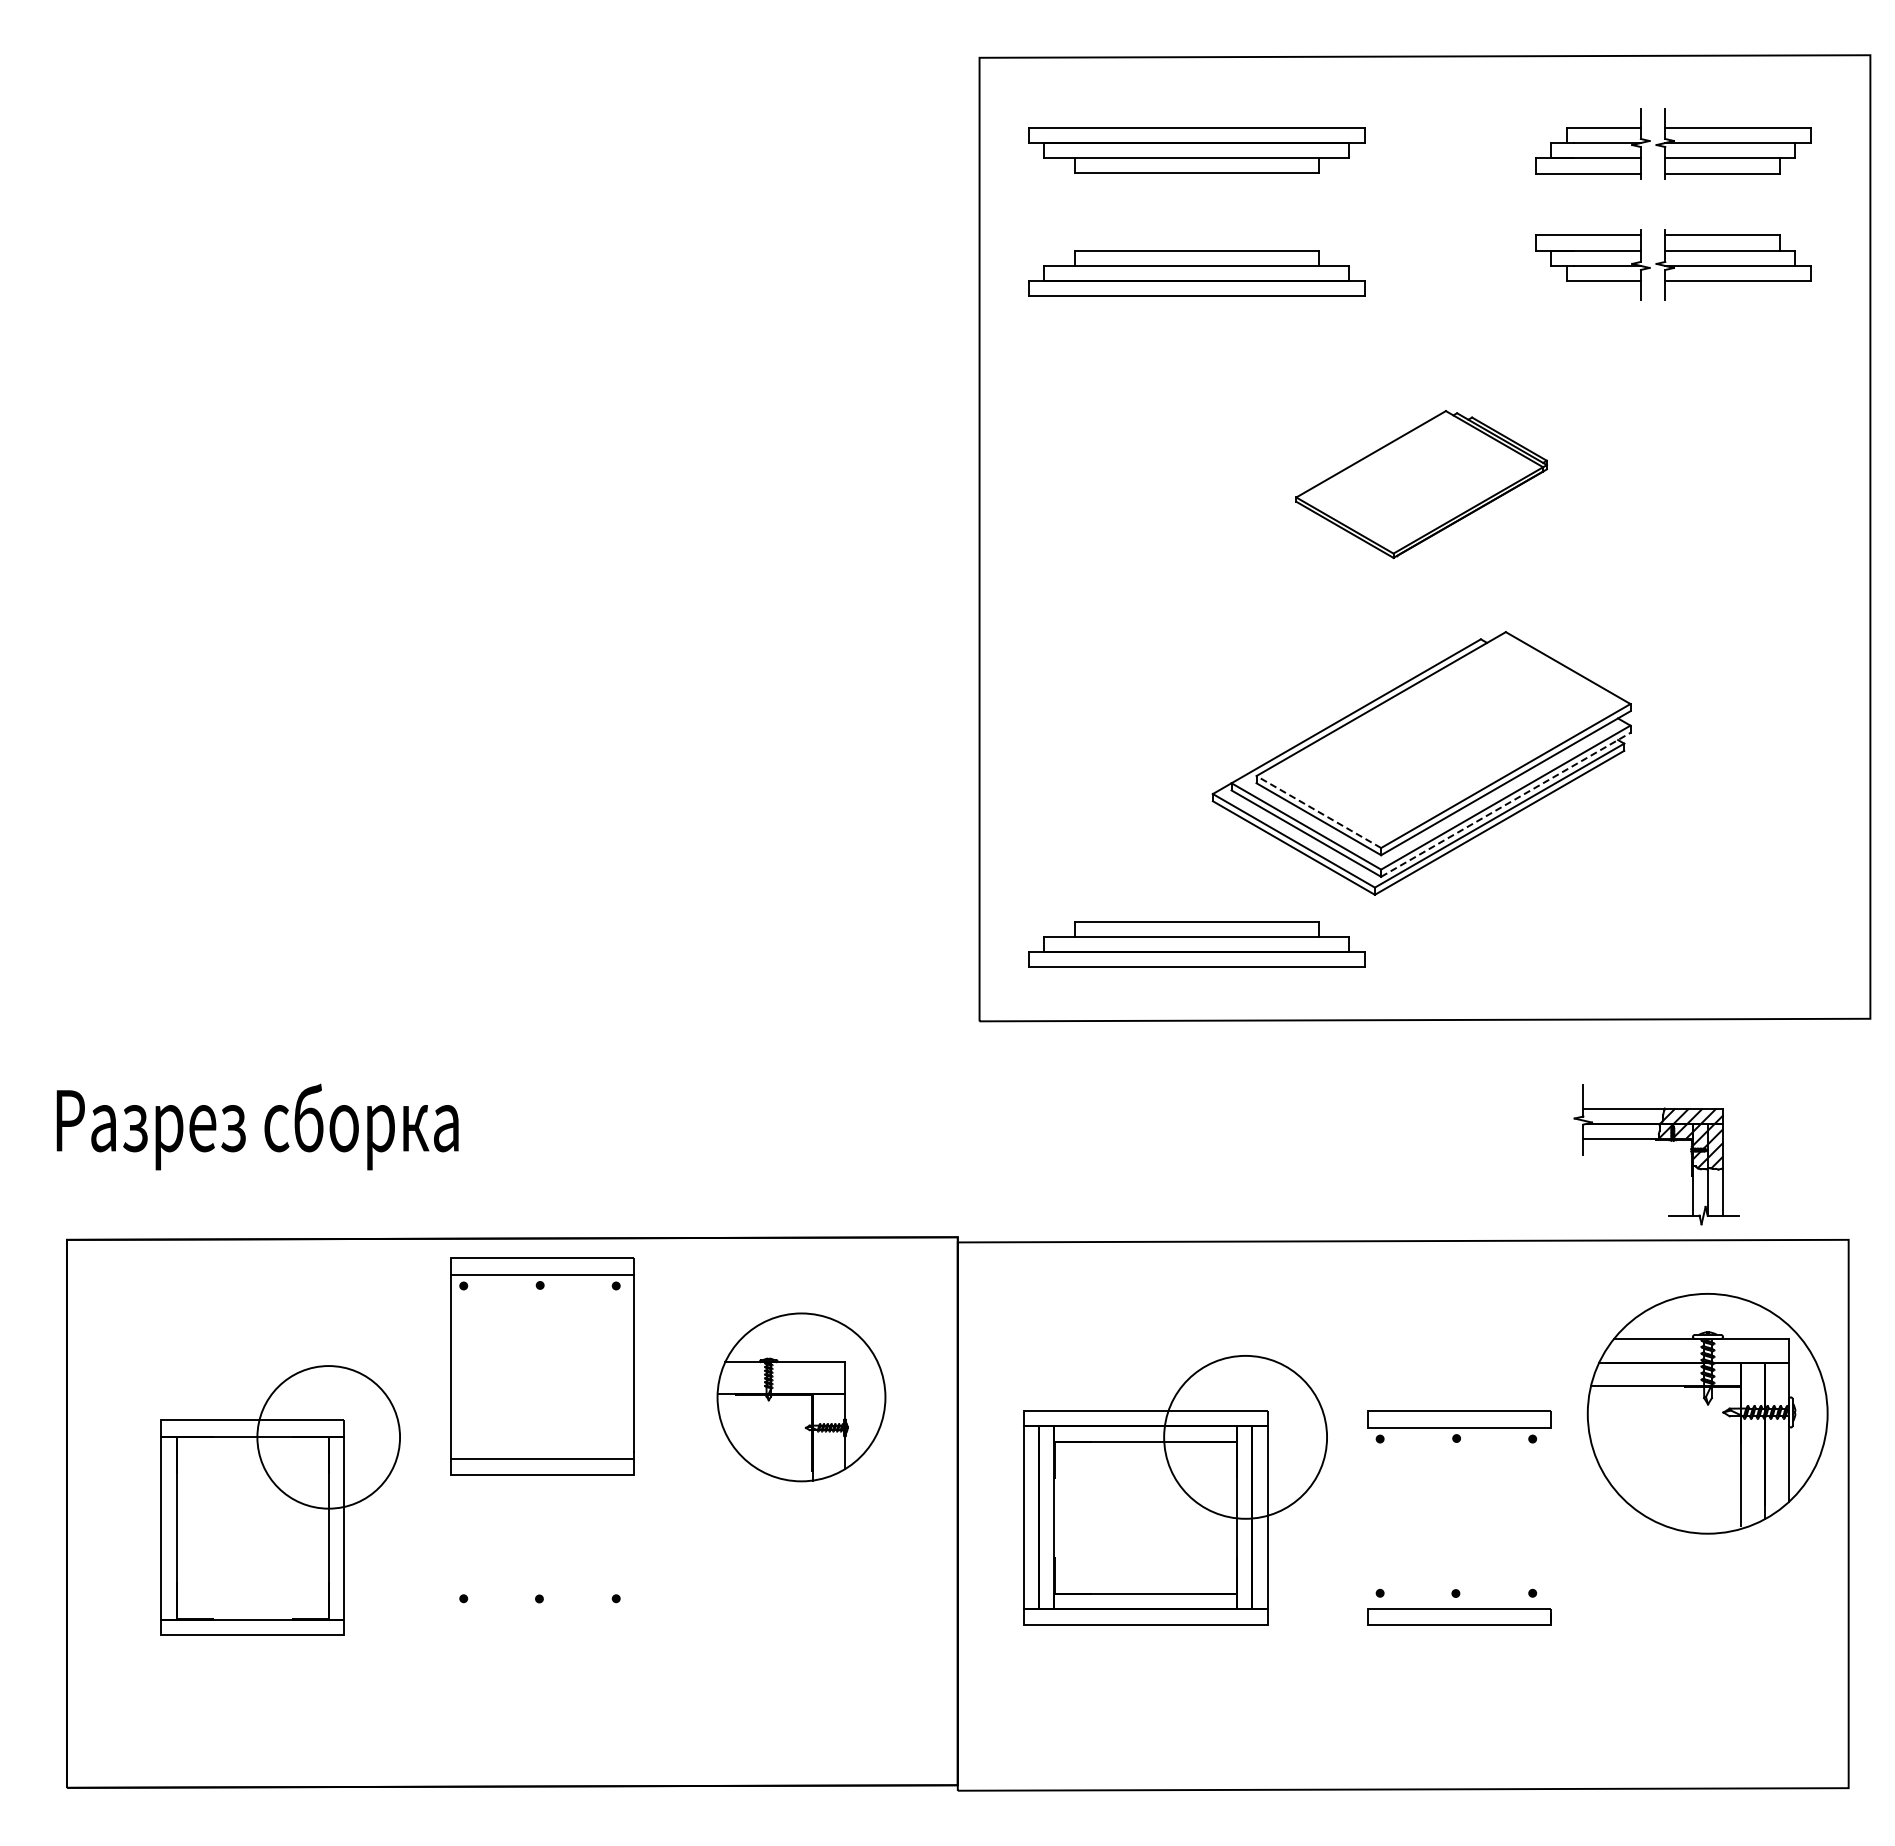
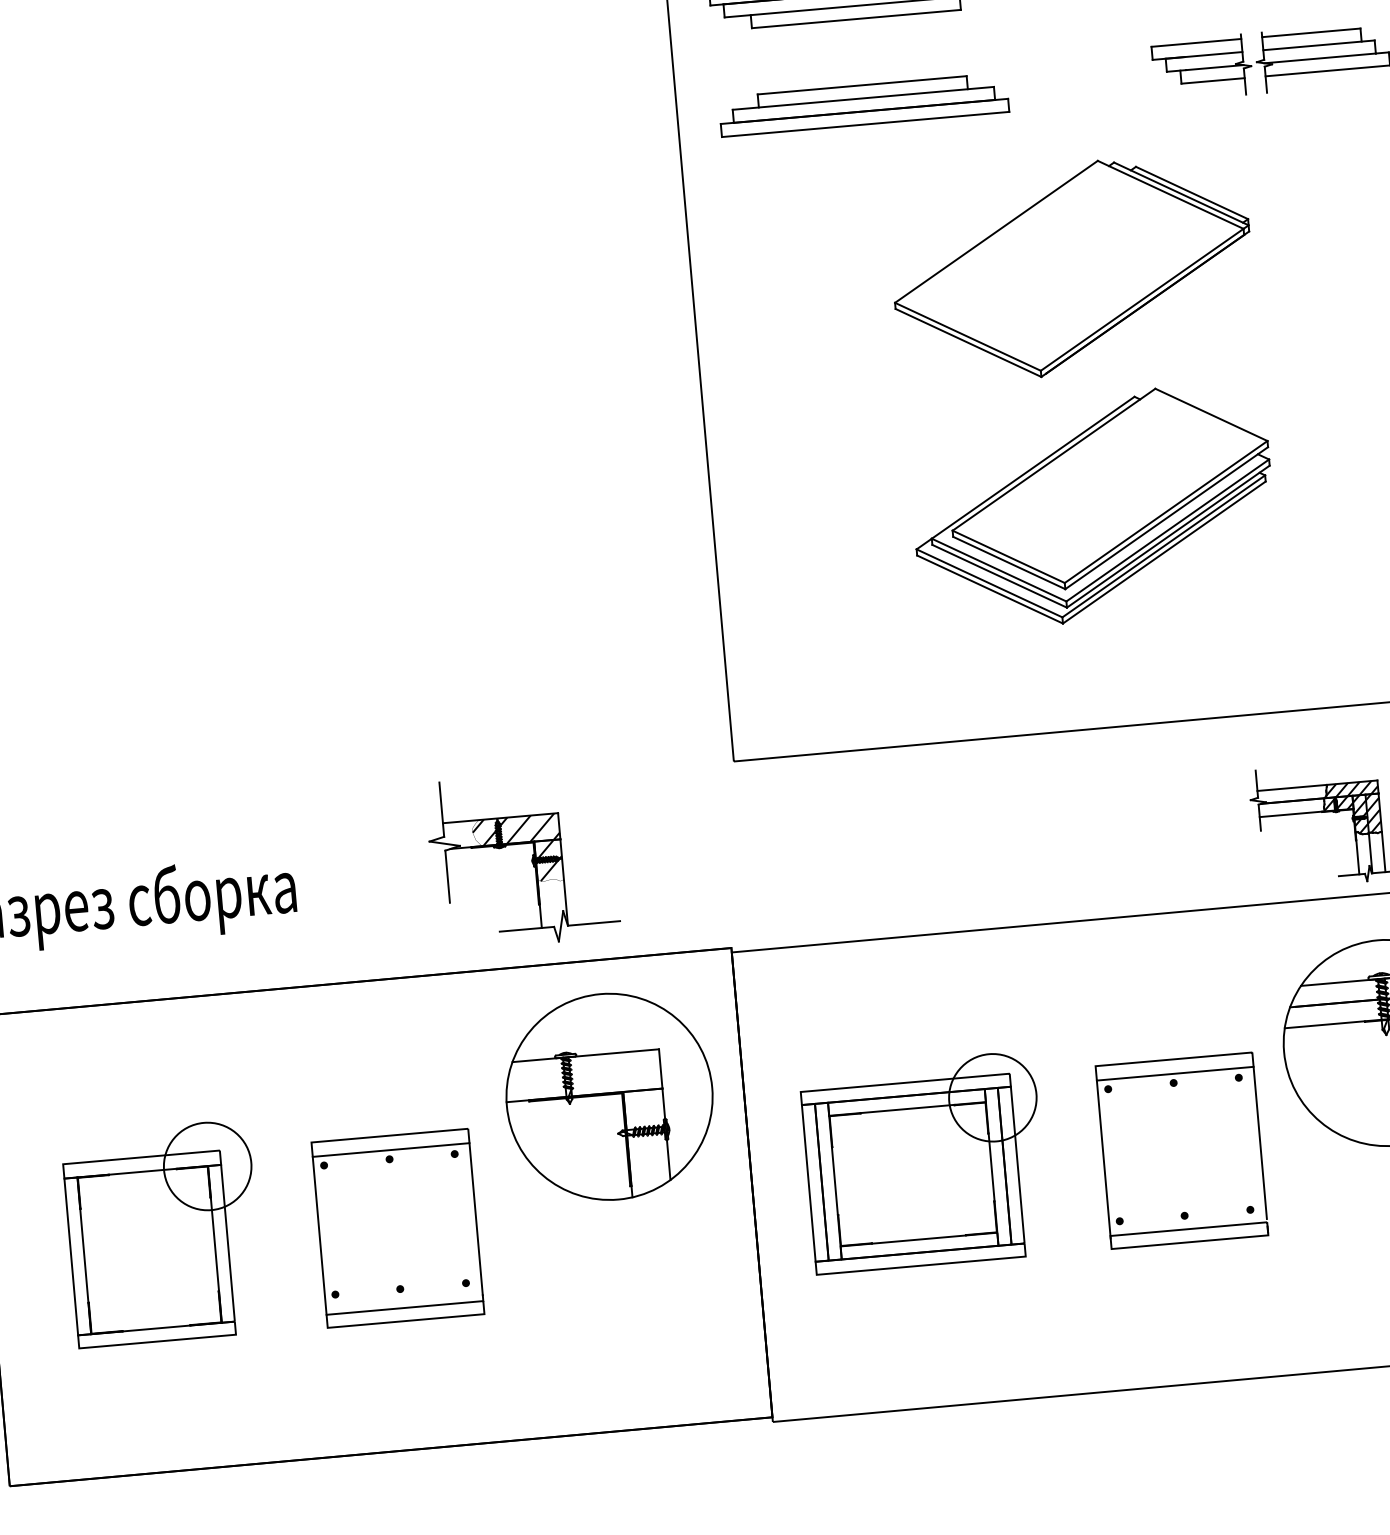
part: (1421, 484) -> (1072, 268), size x1.67
line: (1505, 804) -> (1167, 536), dashed -> solid
line: (1318, 812) -> (1008, 557), dashed -> solid
part: (1196, 944) -> (913, 679), removed
part: (735, 1114) -> (531, 859), added
part: (542, 1366) -> (397, 1228), moved
part: (801, 1397) -> (609, 1096), size x1.43
circle: (328, 1437) -> (207, 1166), size x0.71
circle: (1245, 1437) -> (992, 1097), size x0.62
line: (1550, 1516) -> (1259, 1142), added
line: (1367, 1519) -> (1103, 1159), added

